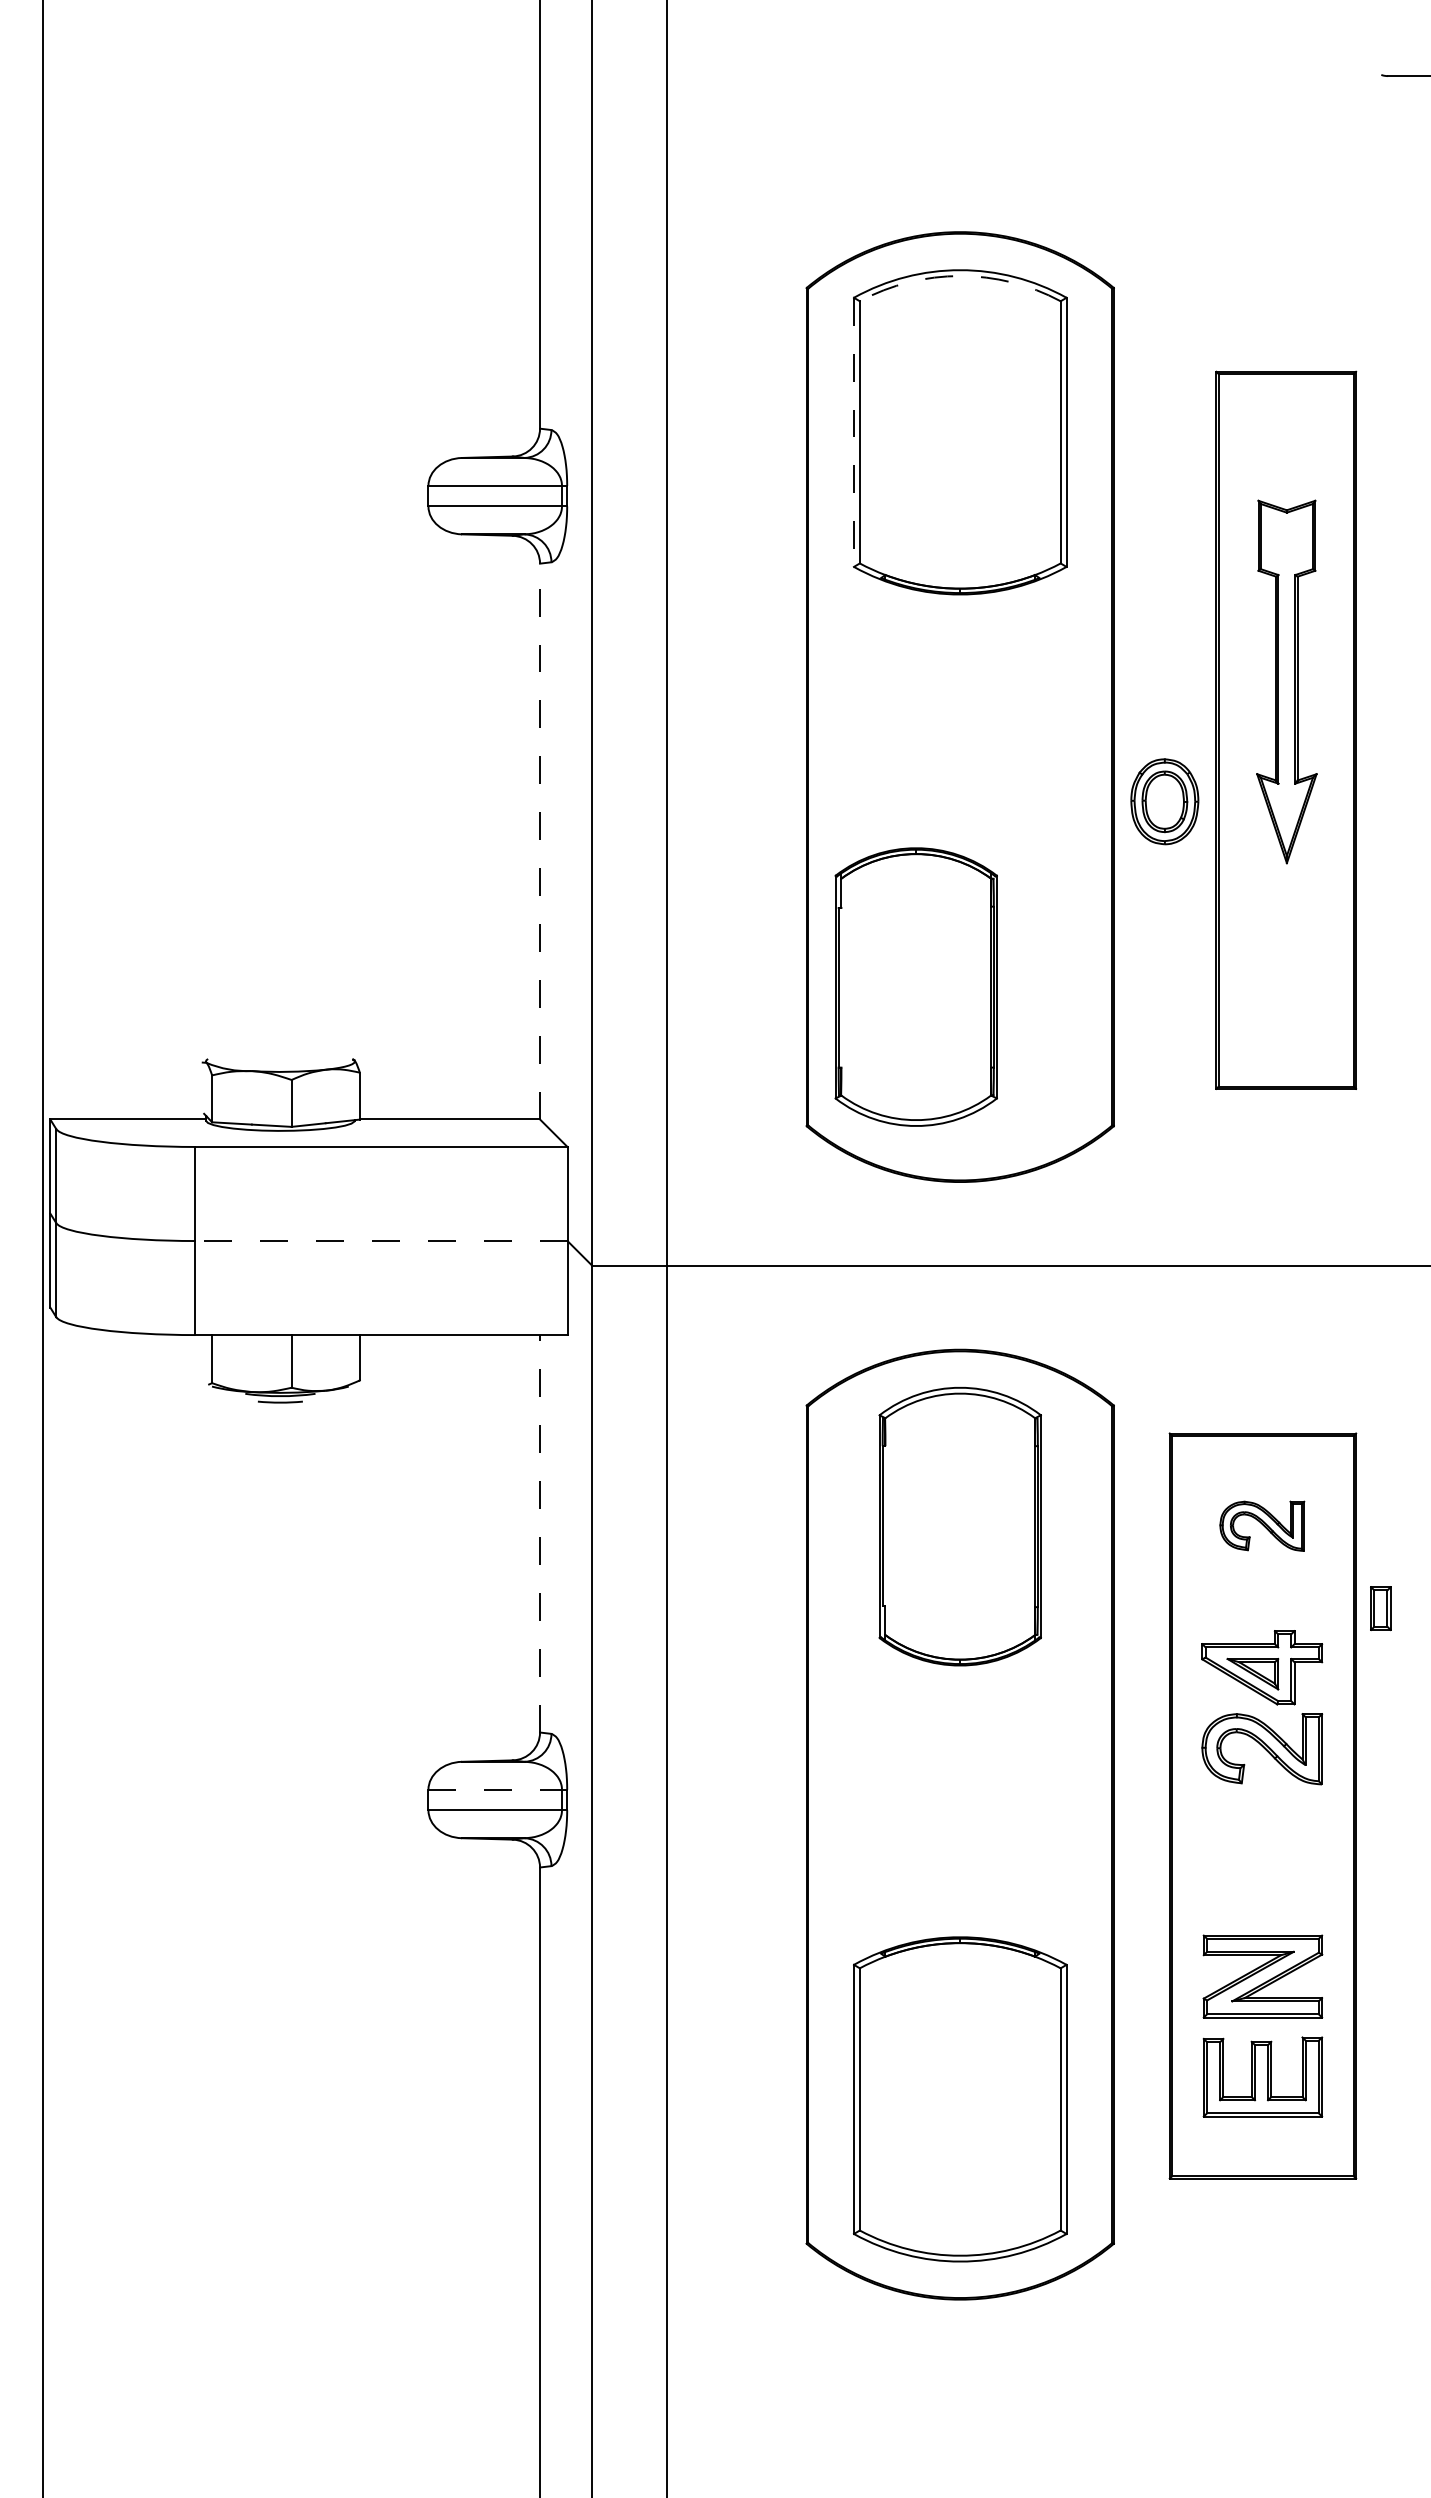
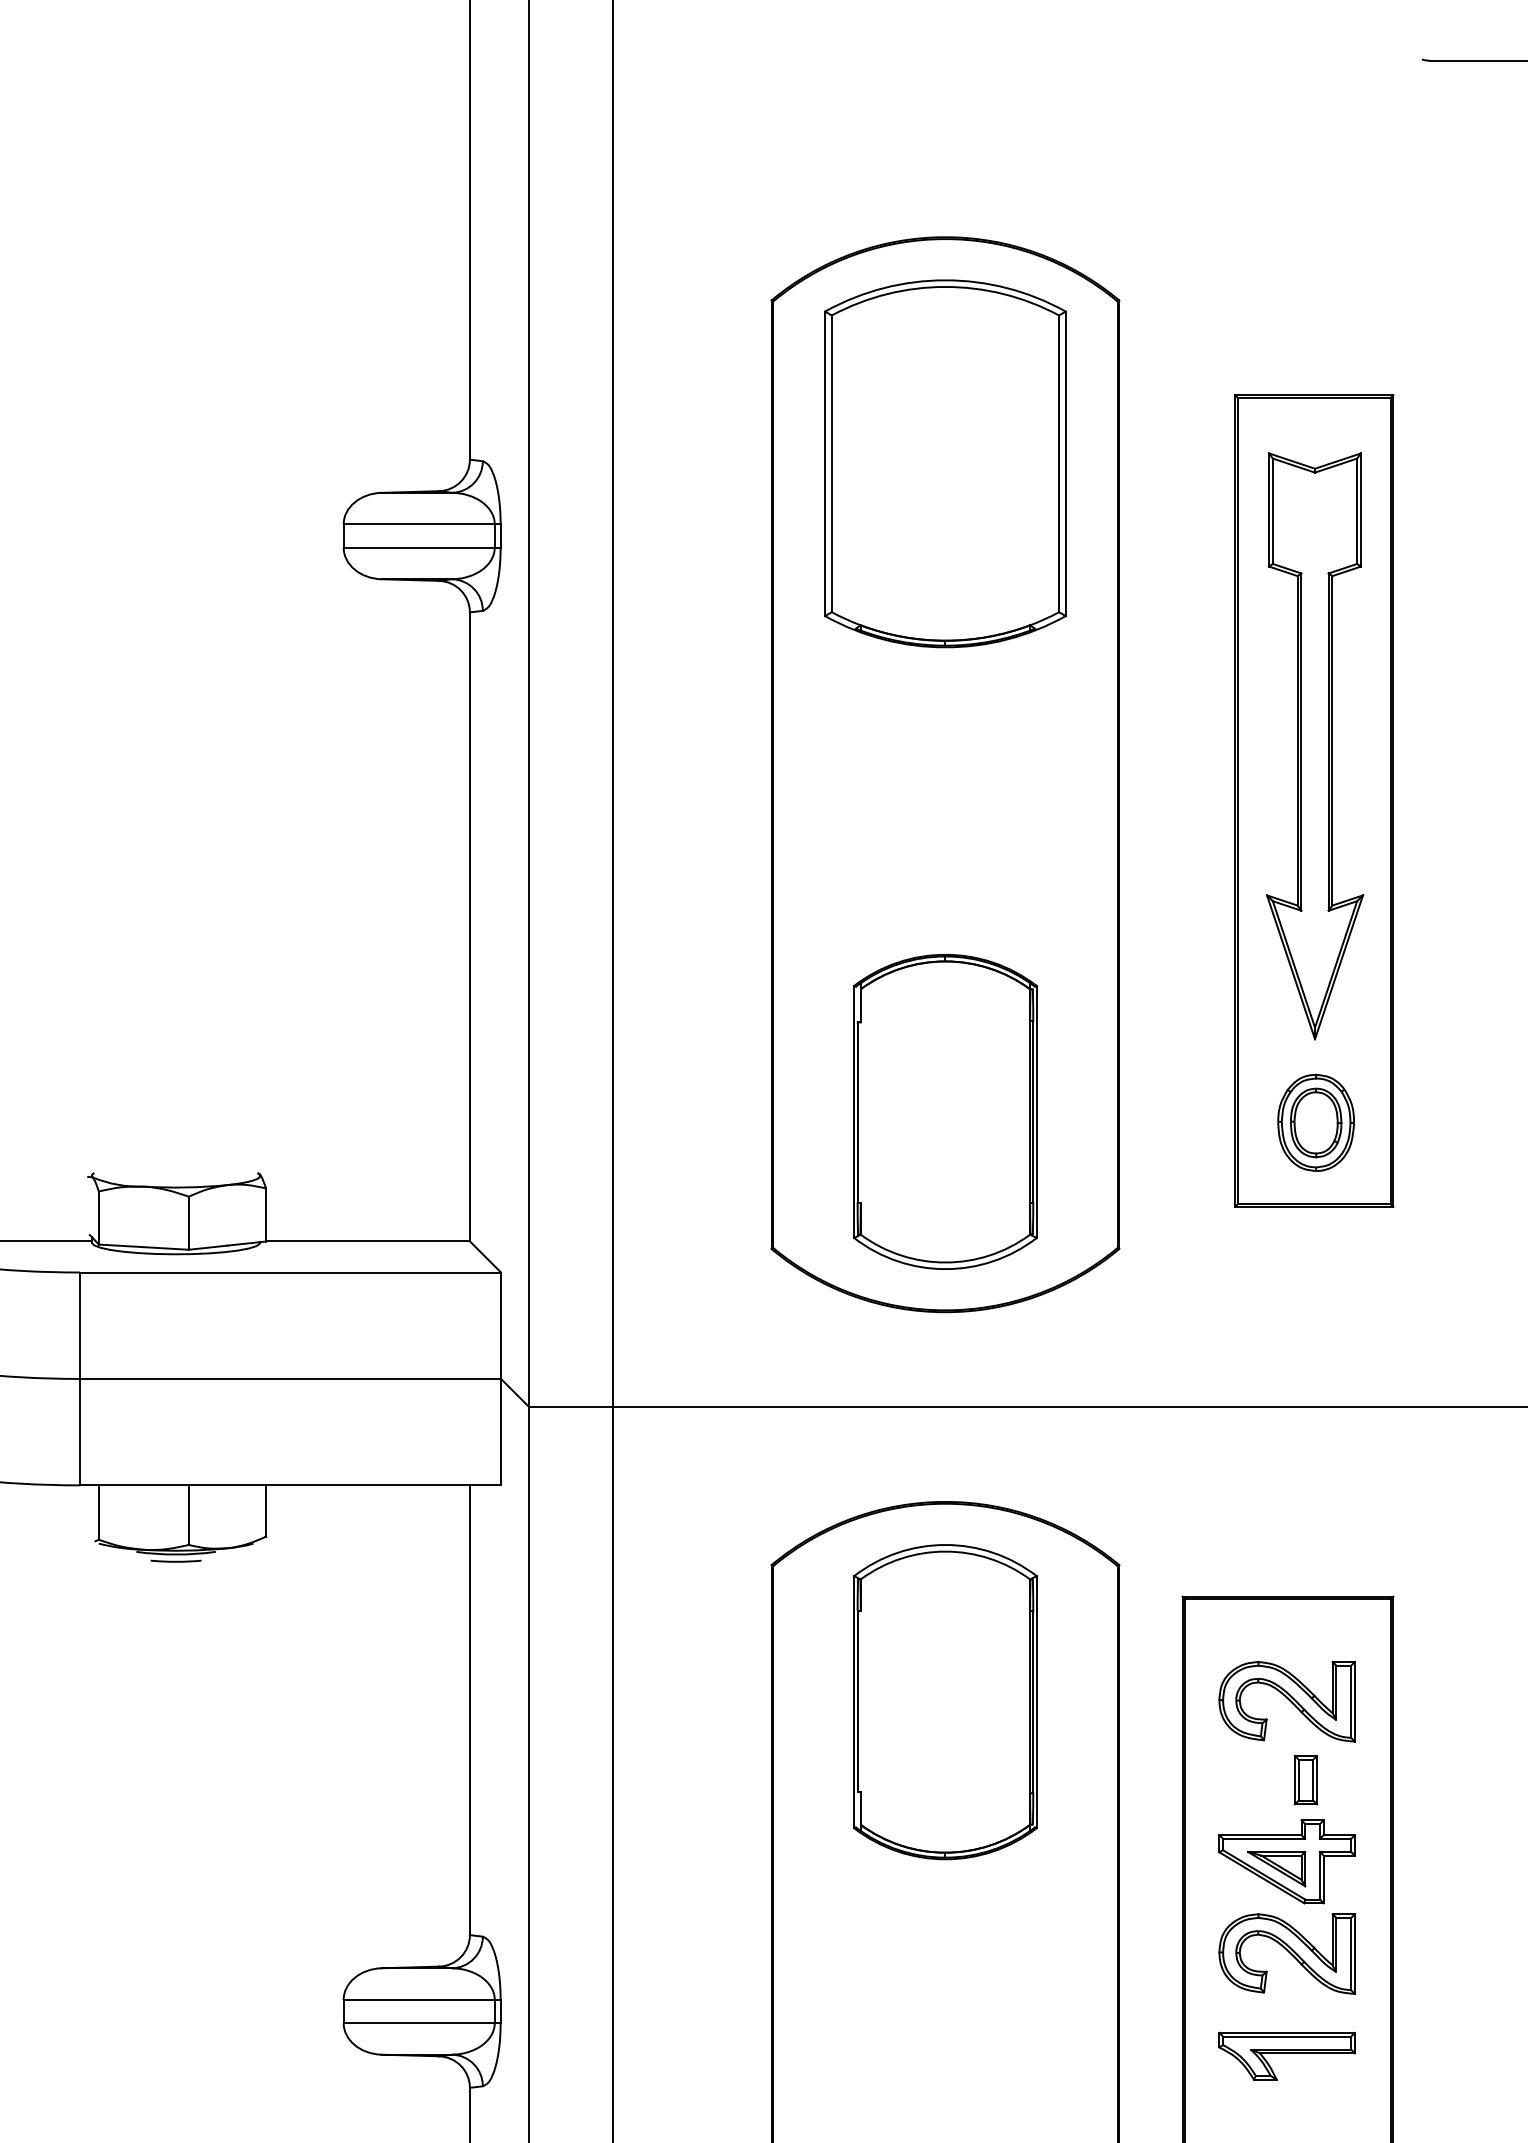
arc: (960, 276) -> (945, 287), dashed -> solid
line: (853, 432) -> (824, 464), dashed -> solid
part: (1286, 681) -> (1314, 745), size x1.43
part: (1164, 801) -> (1315, 1122), moved
line: (540, 841) -> (470, 926), dashed -> solid
part: (915, 986) -> (944, 1111), moved
line: (380, 1241) -> (289, 1379), dashed -> solid
part: (1262, 1526) -> (1287, 1701), size x1.43
line: (540, 1533) -> (470, 1709), dashed -> solid
part: (1380, 1608) -> (1305, 1780), moved
line: (495, 1789) -> (419, 1999), dashed -> solid
part: (1262, 1839) -> (1287, 2056), added

